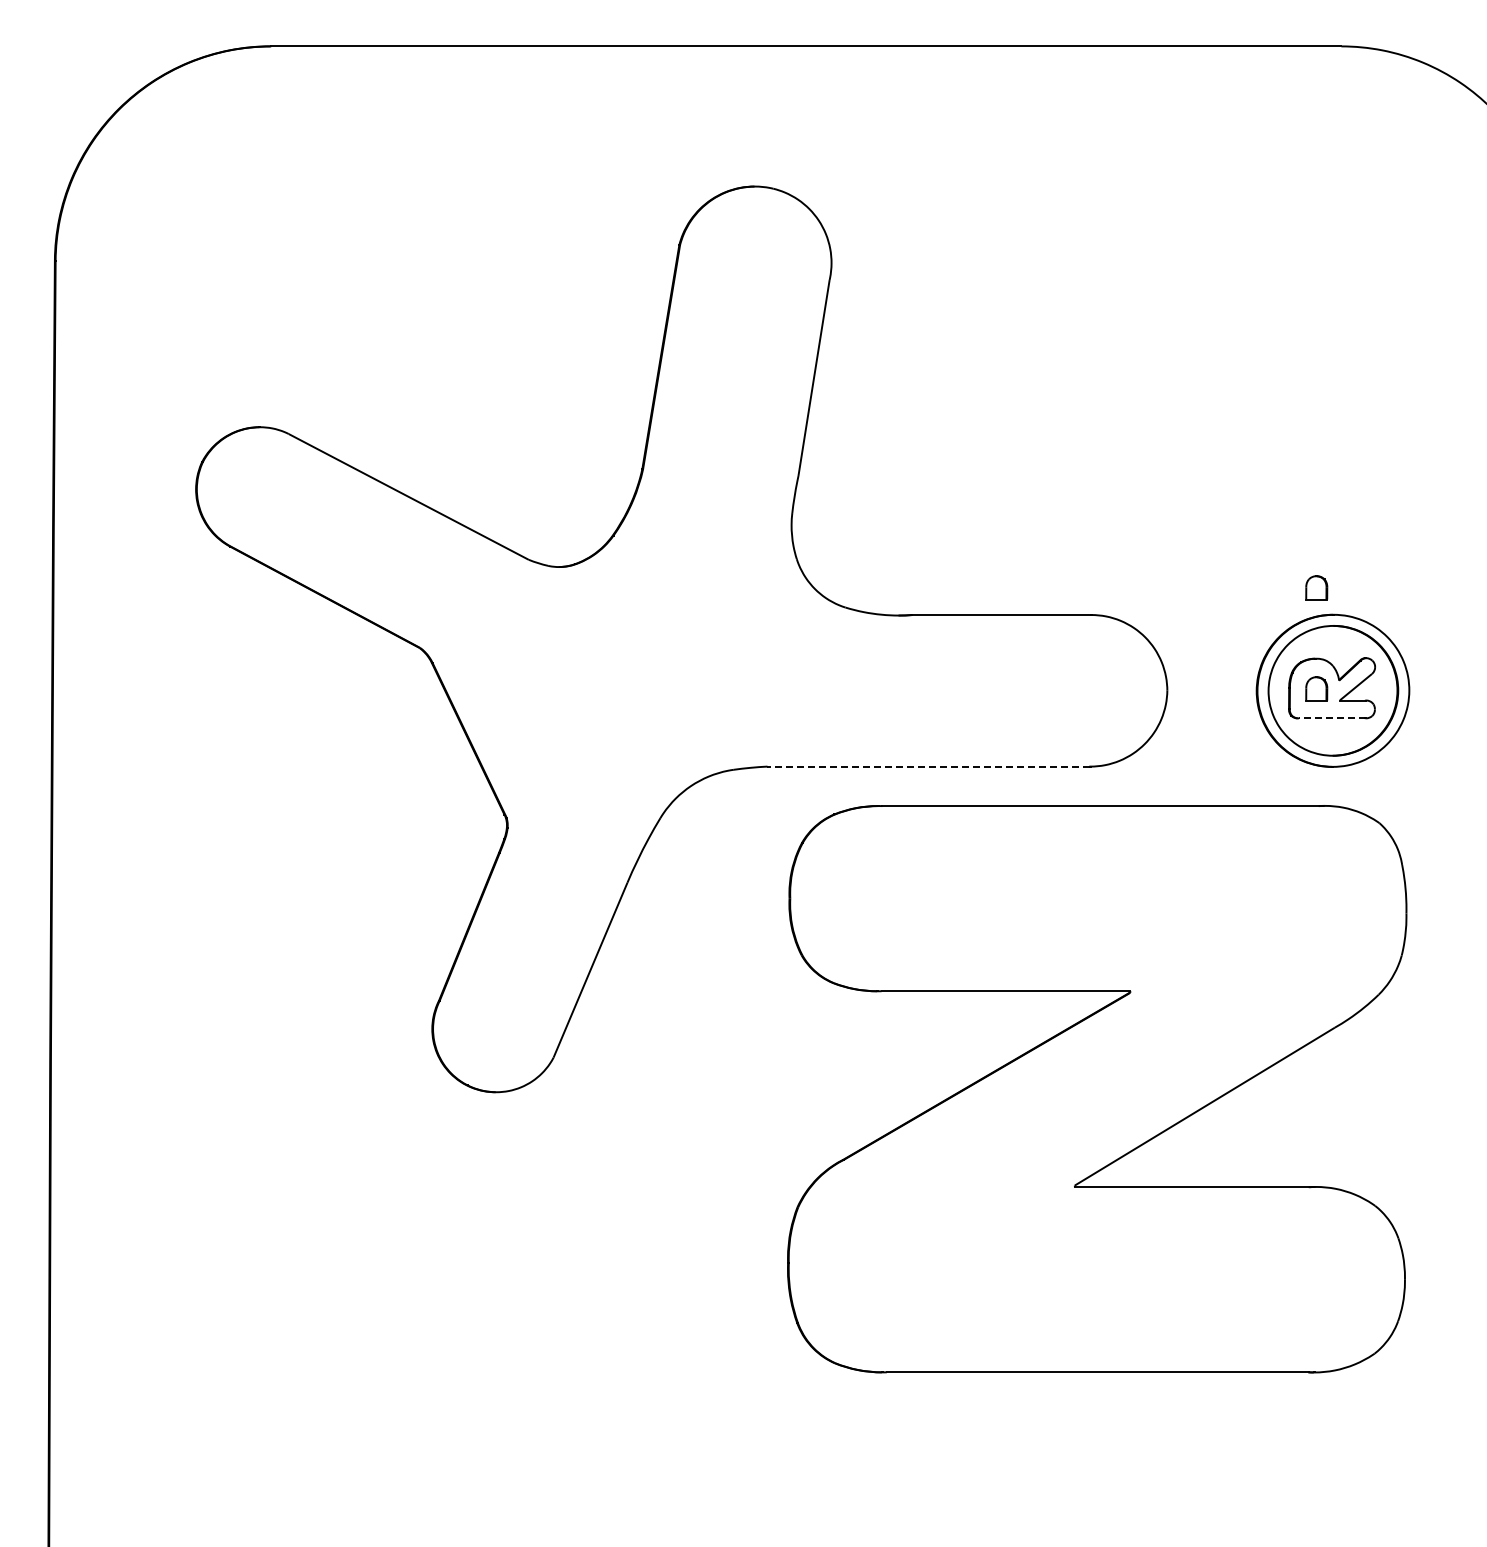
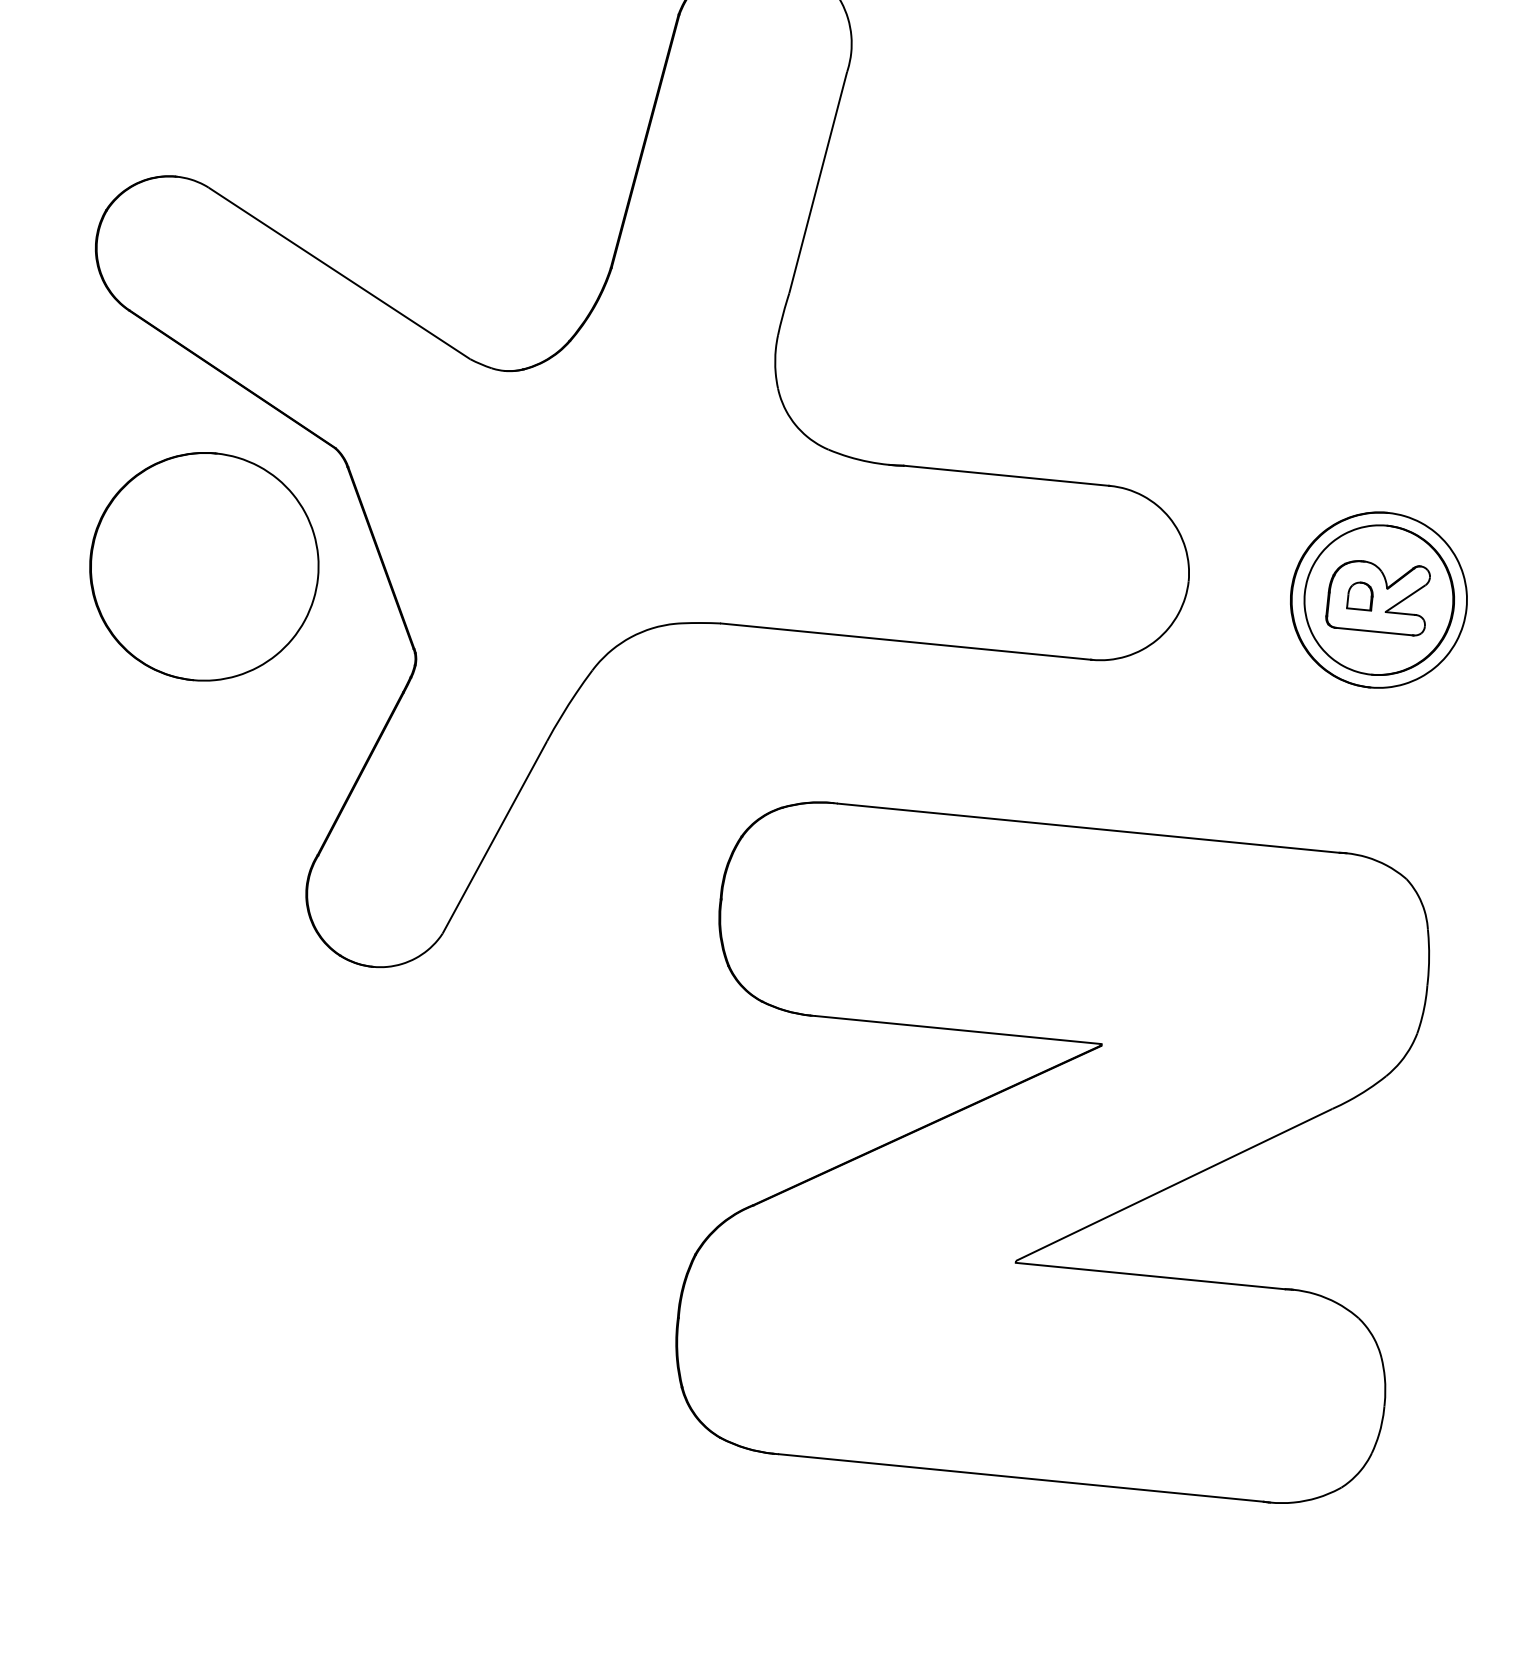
part: (1316, 587) -> (1371, 479), removed
line: (1331, 718) -> (1374, 631), dashed -> solid
part: (316, 761) -> (203, 566), added
line: (928, 766) -> (905, 641), dashed -> solid
part: (1097, 1089) -> (1052, 1153), moved

